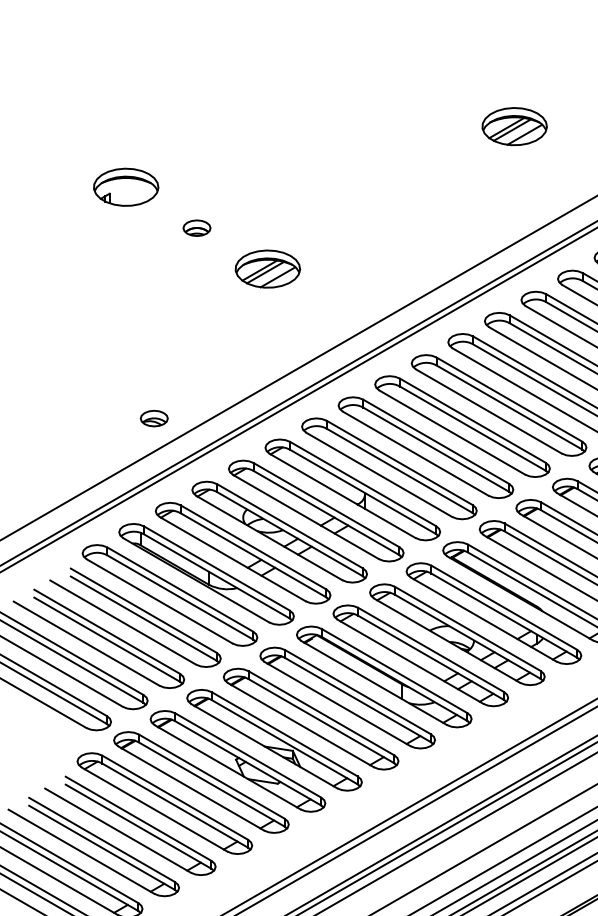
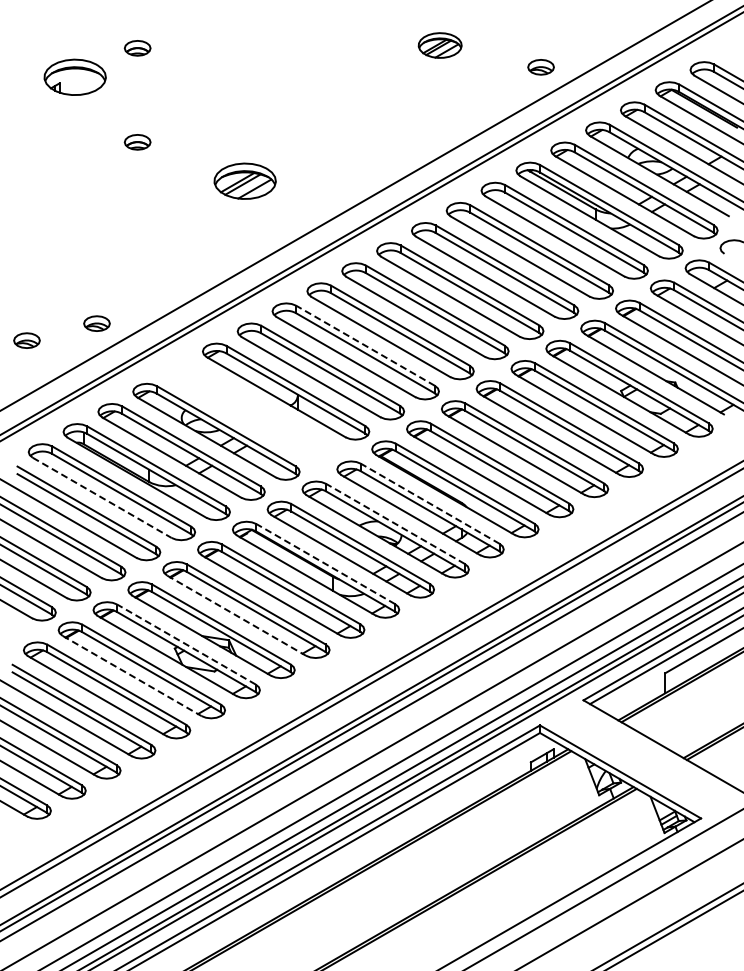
part: (513, 126) -> (439, 45), size x0.7
part: (196, 129) -> (137, 48), added
part: (125, 186) -> (74, 76), moved
part: (267, 268) -> (244, 180), moved
part: (80, 436) -> (26, 340), added
line: (436, 441) -> (365, 345), solid -> dashed
part: (316, 510) -> (251, 411), removed
line: (160, 602) -> (102, 498), solid -> dashed
line: (503, 607) -> (429, 503), solid -> dashed
line: (467, 628) -> (395, 523), solid -> dashed
line: (394, 670) -> (325, 563), solid -> dashed
line: (301, 724) -> (237, 615), solid -> dashed
line: (248, 755) -> (186, 644), solid -> dashed
line: (191, 788) -> (132, 676), solid -> dashed

